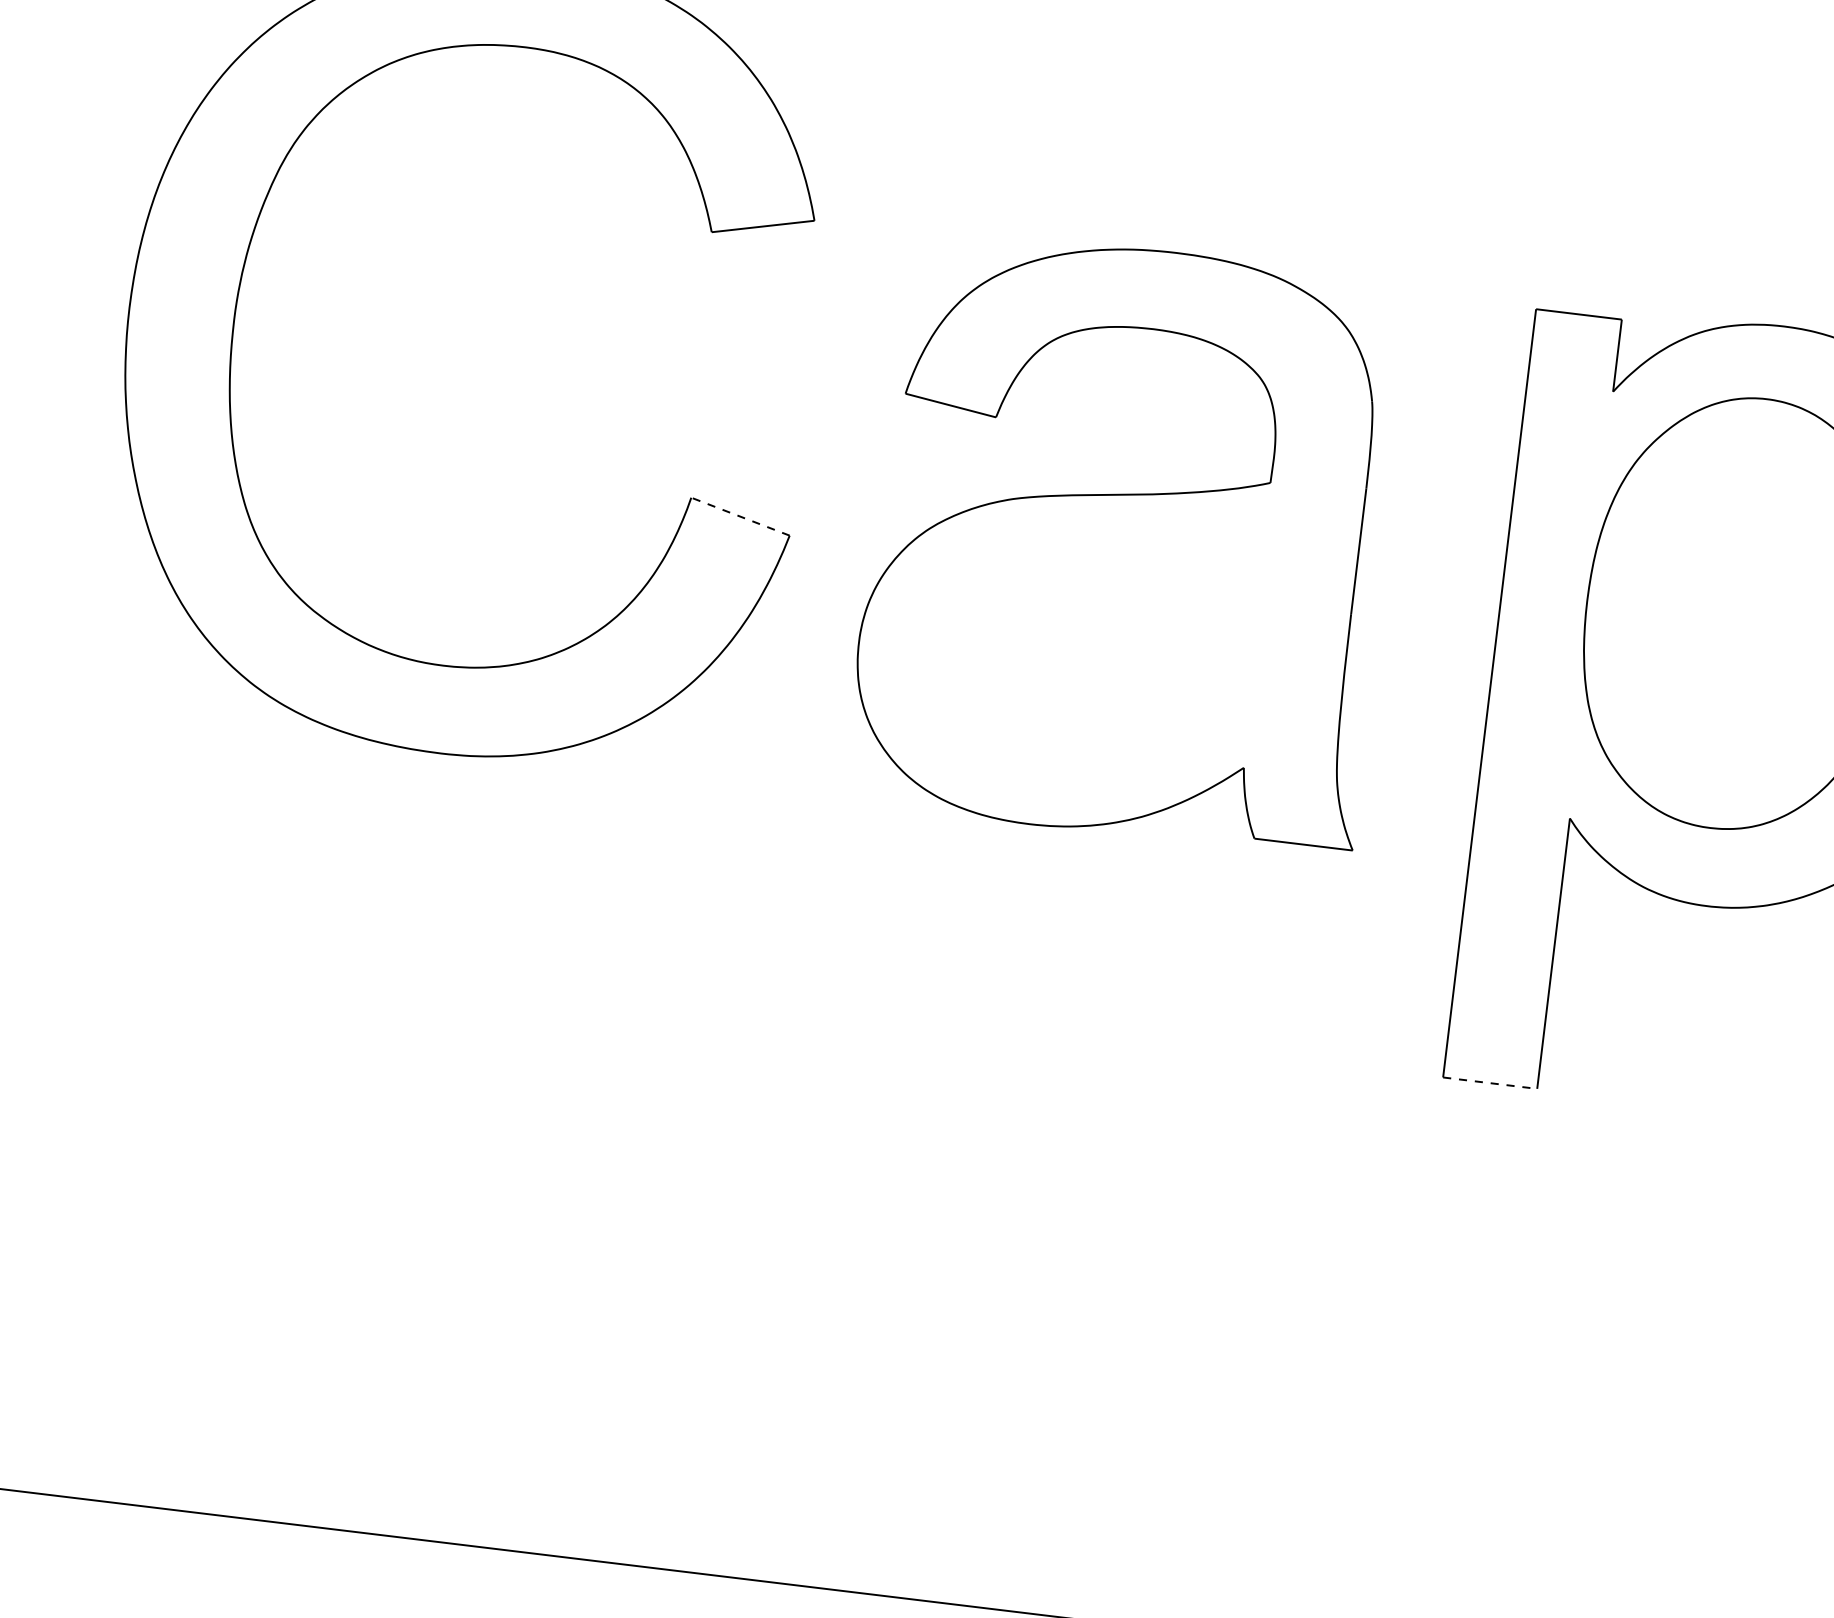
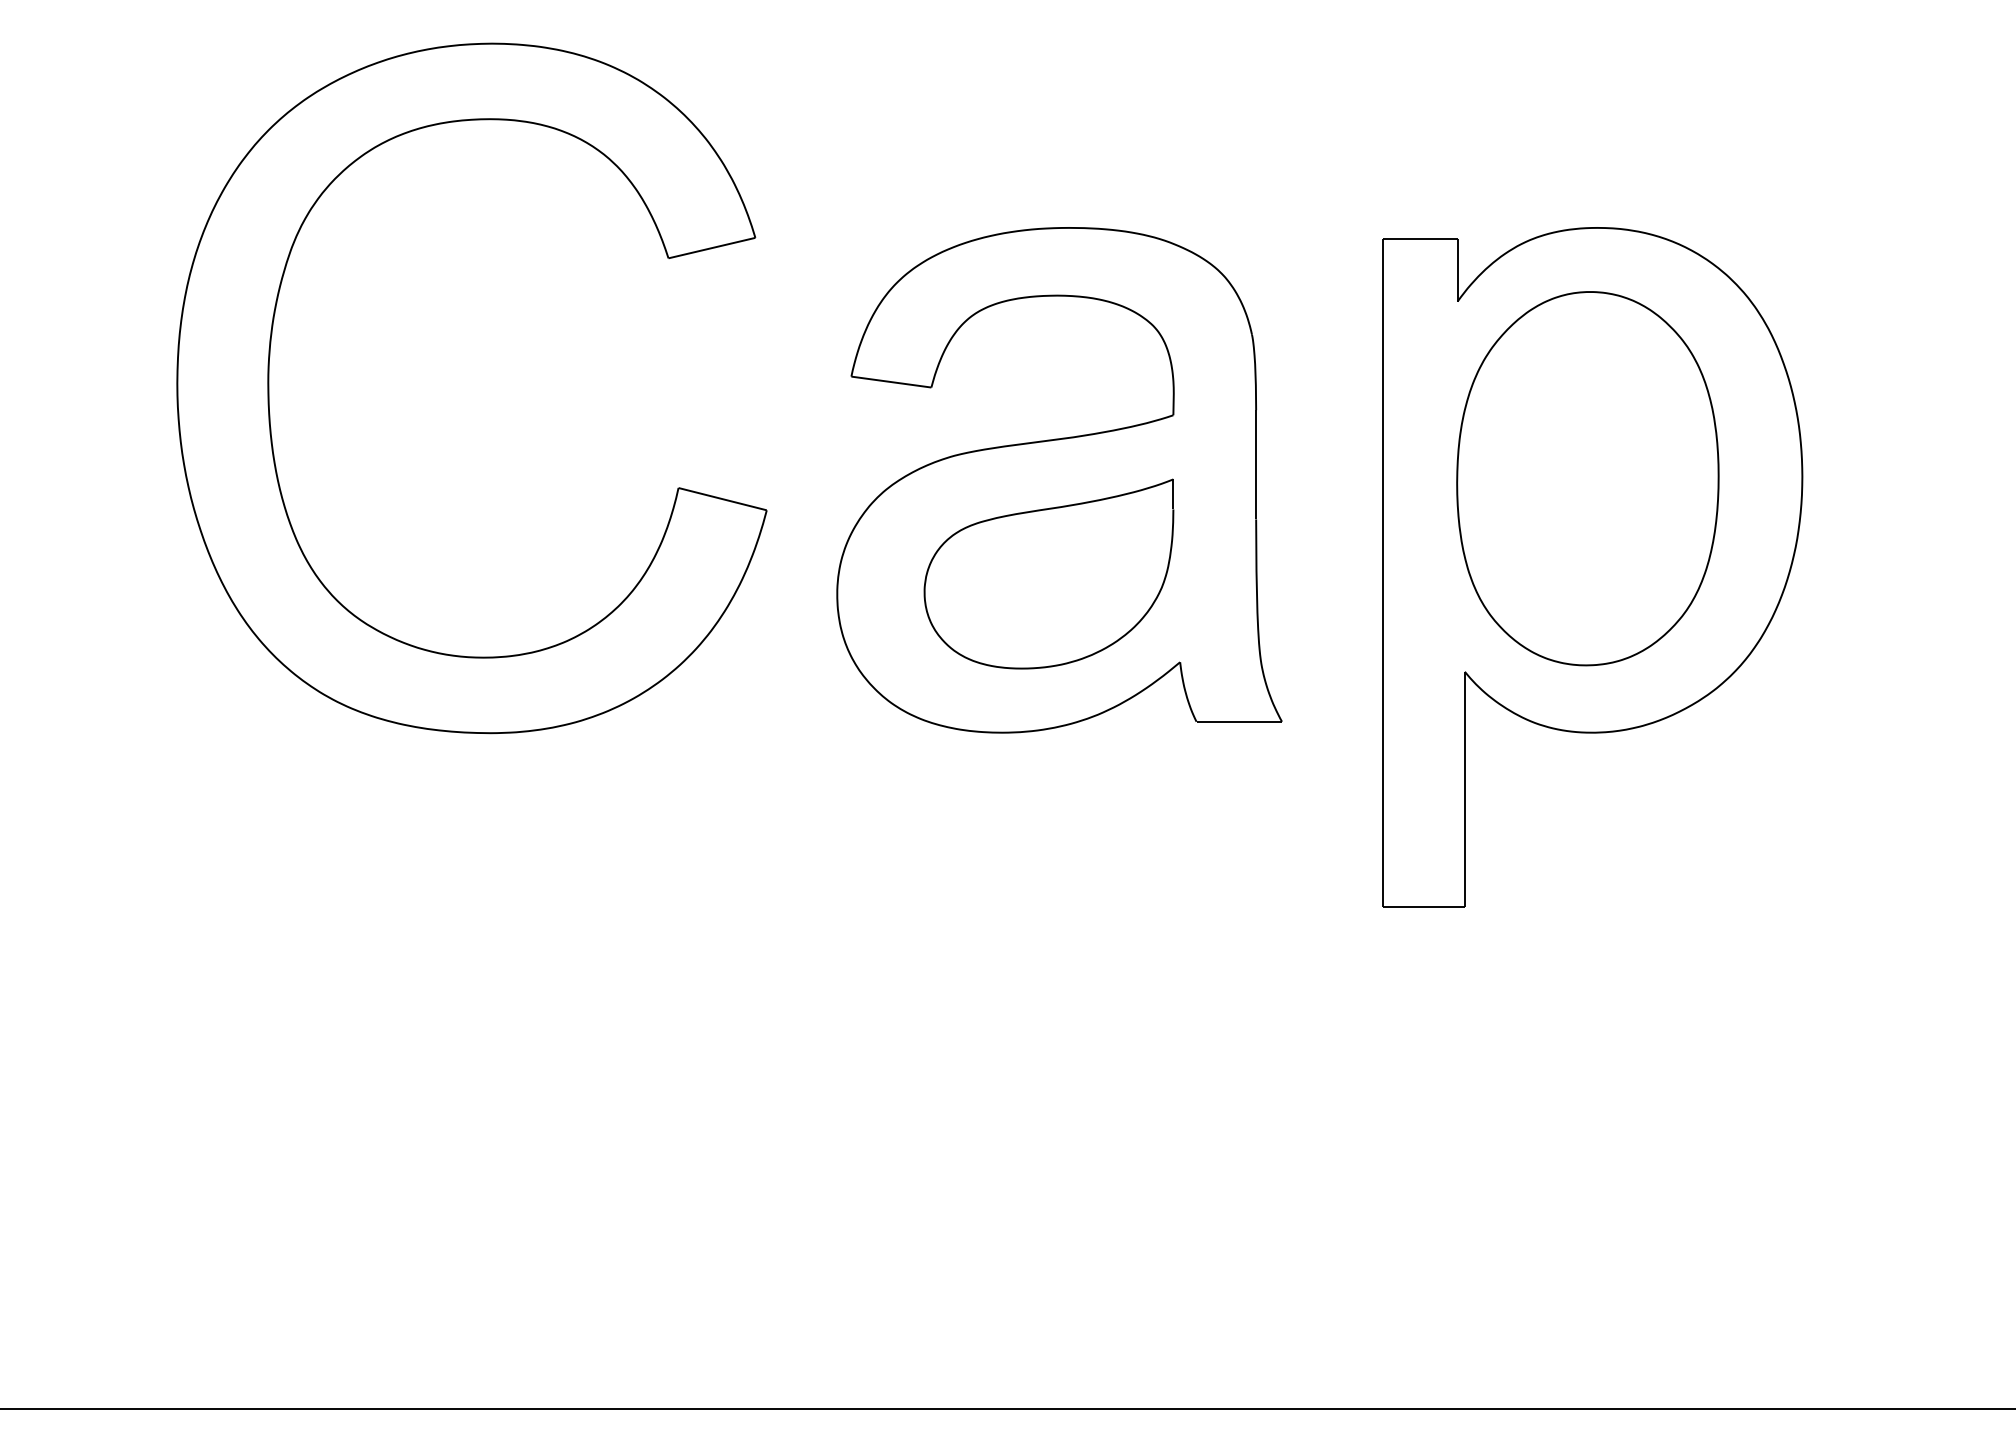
line: (740, 517) -> (722, 499), dashed -> solid
part: (1104, 647) -> (1048, 573), added
line: (1489, 1082) -> (1423, 906), dashed -> solid

